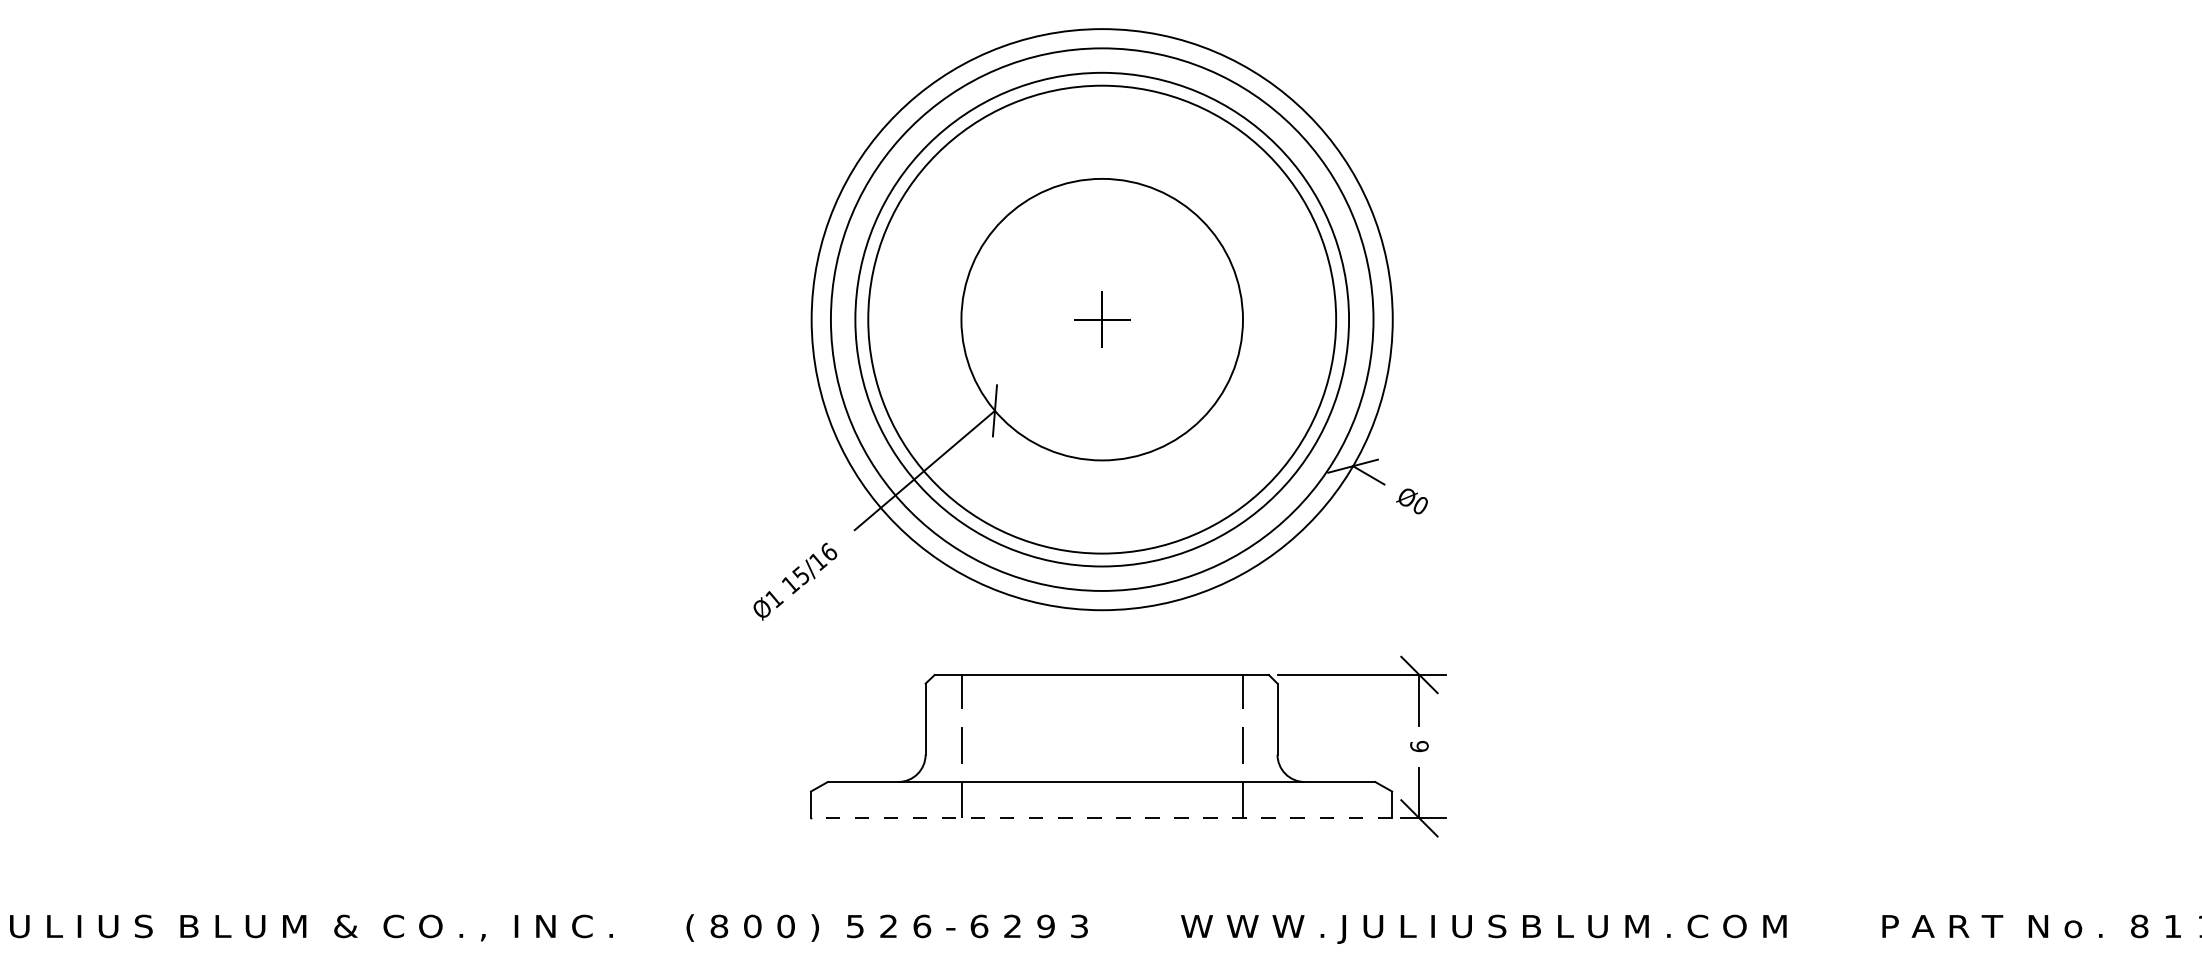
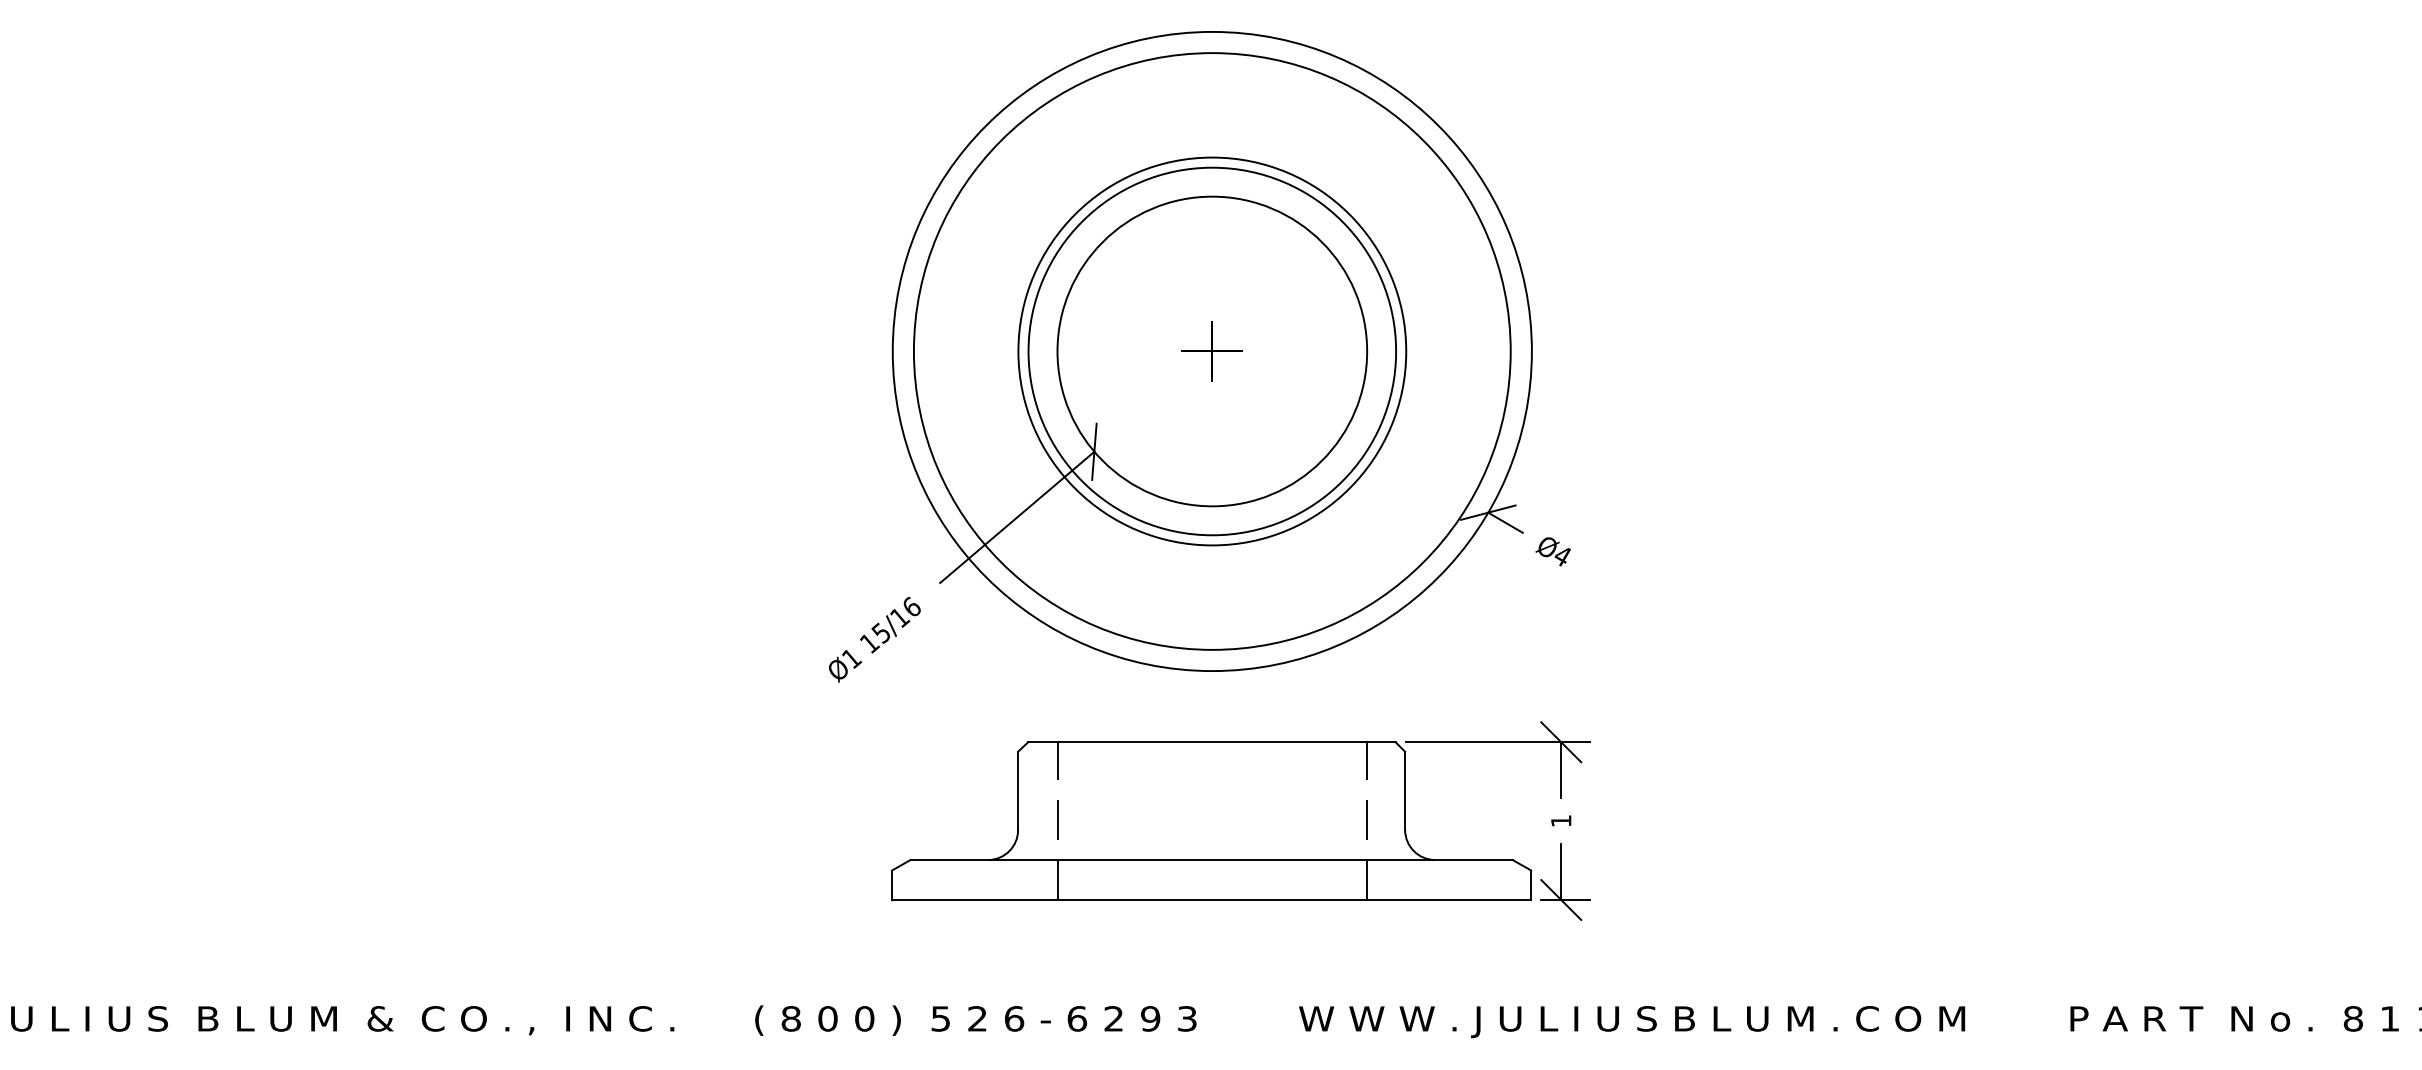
circle: (1102, 319) -> (1212, 351), size x0.71
circle: (1102, 319) -> (1212, 351), size x0.71
text: (1420, 506) -> (1562, 556), Ø0 -> Ø4
text: (1419, 746) -> (1561, 820), 6 -> 1
line: (1101, 817) -> (1211, 899), dashed -> solid

